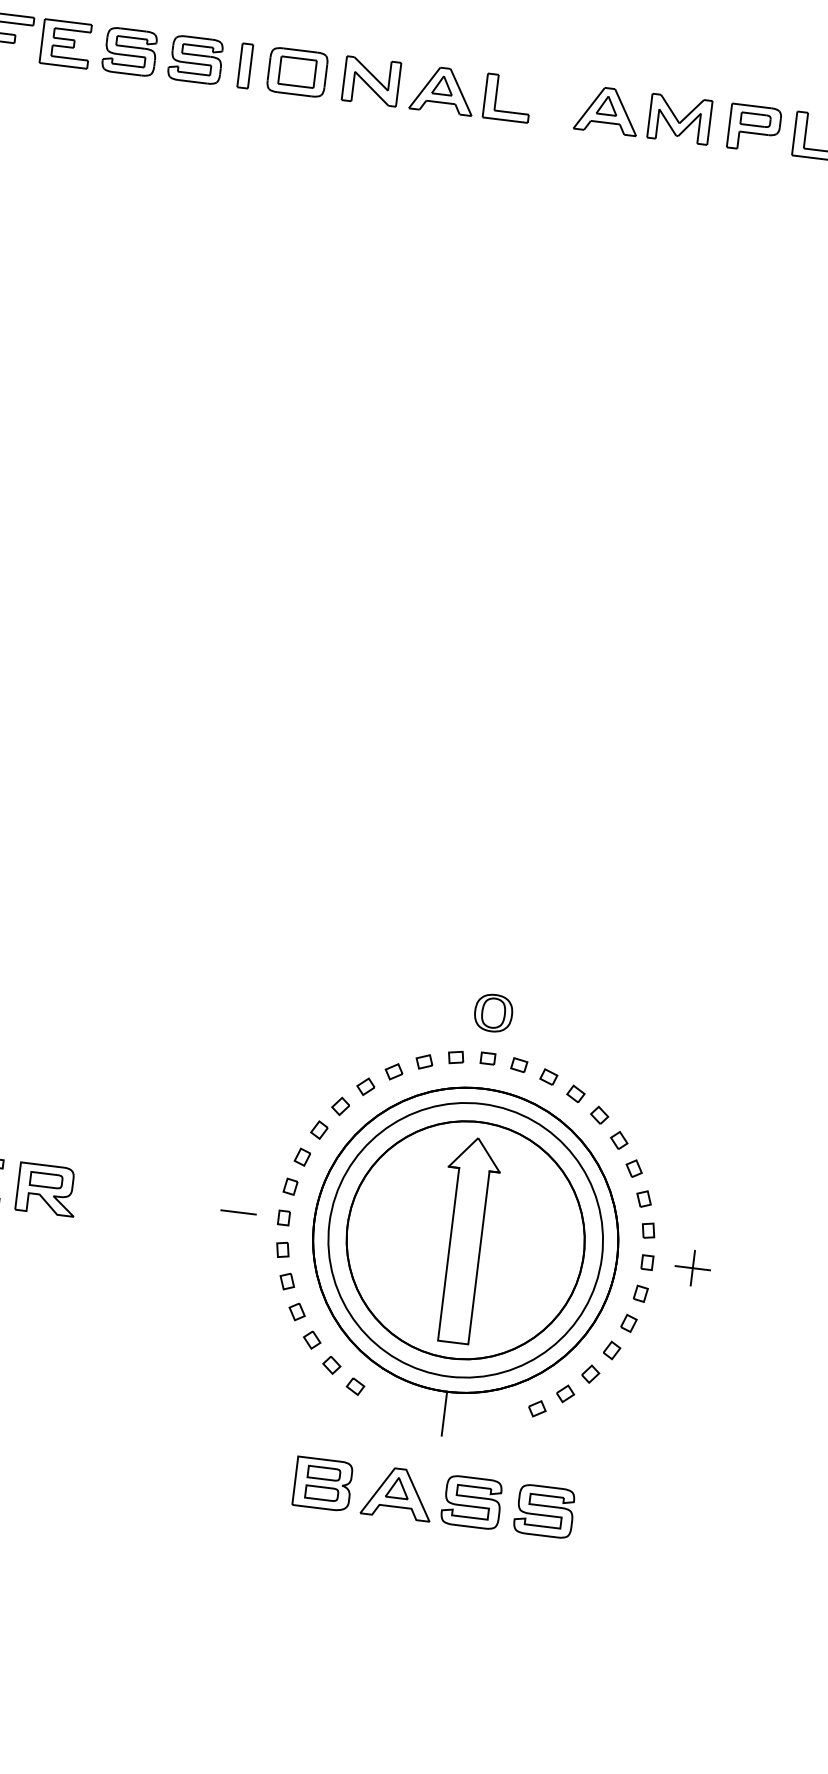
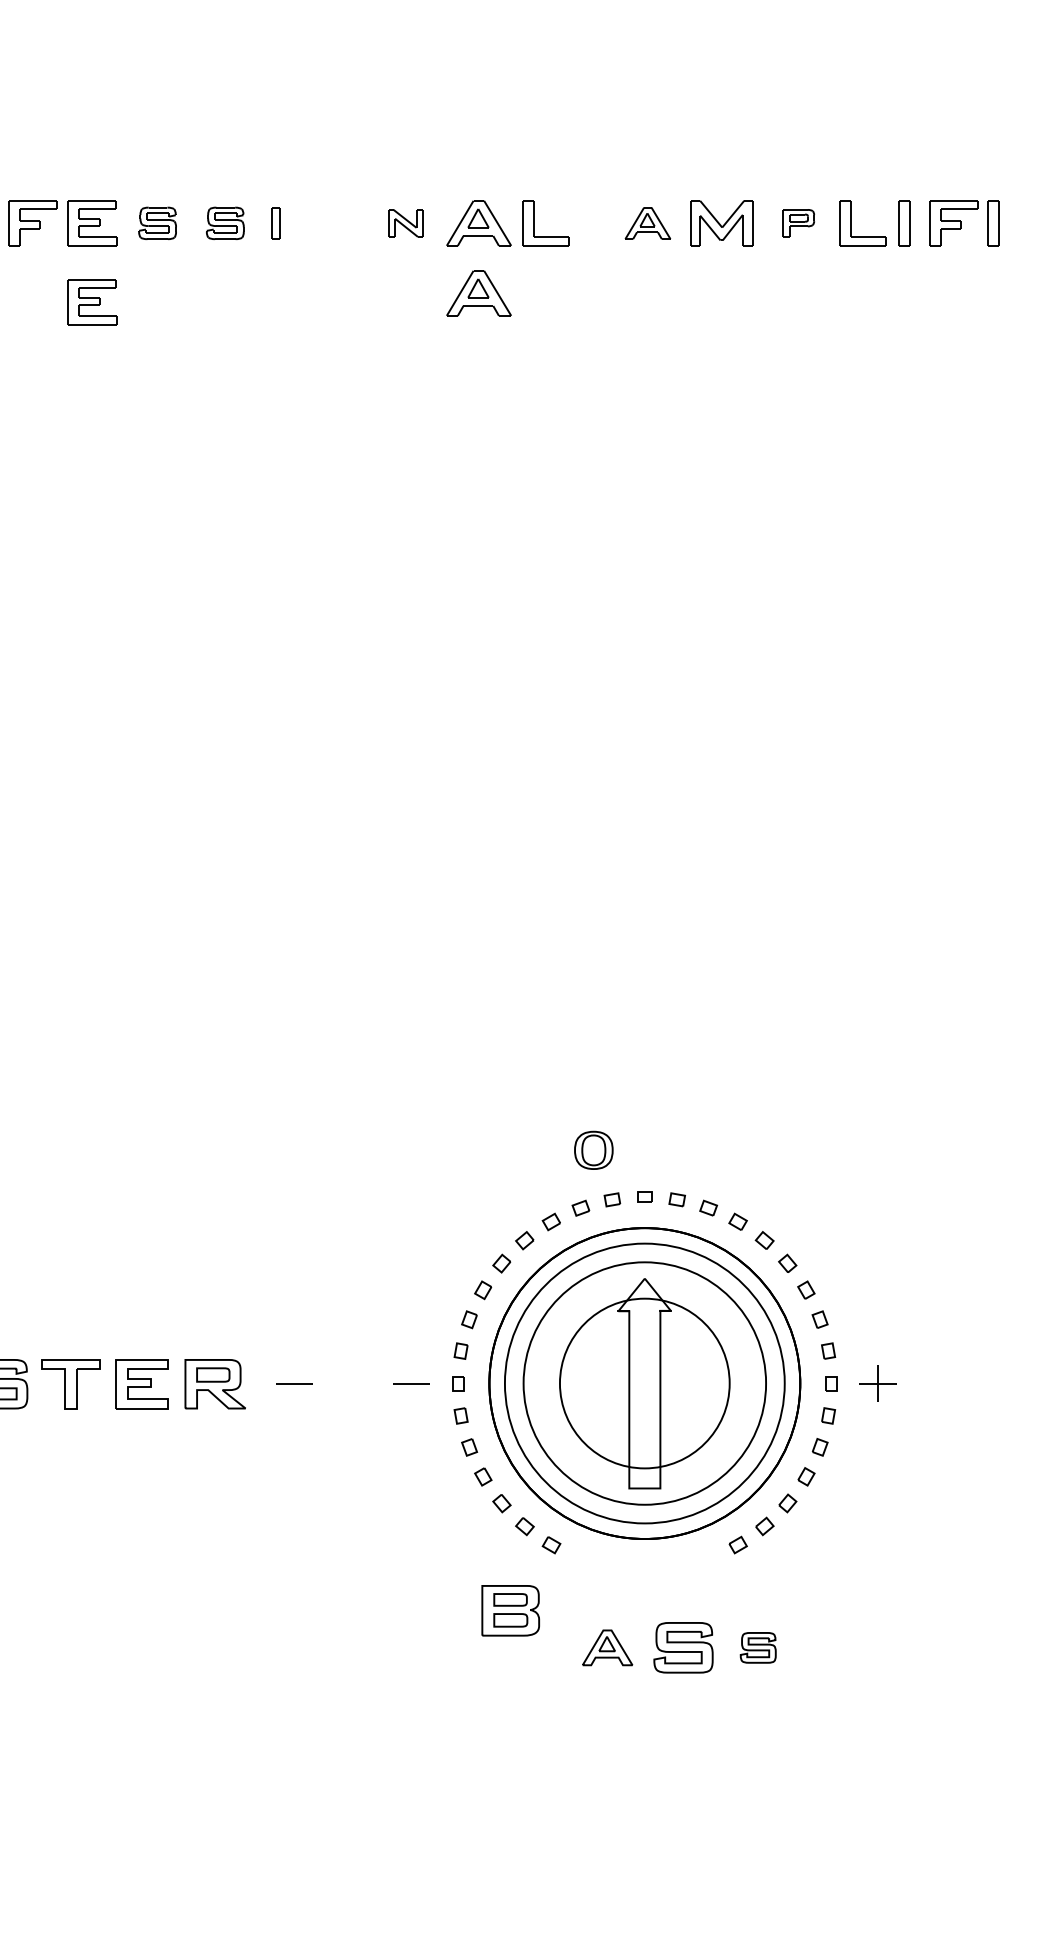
part: (129, 51) -> (157, 223), size x0.7
part: (195, 60) -> (225, 223), size x0.7
part: (245, 66) -> (276, 223), size x0.7
part: (297, 72) -> (329, 223), removed
part: (371, 81) -> (405, 223), size x0.6
part: (607, 110) -> (647, 223), size x0.7
part: (56, 121) -> (92, 302), added
part: (754, 128) -> (798, 223), size x0.6
part: (434, 158) -> (478, 293), added
part: (493, 1012) -> (593, 1149), moved
line: (124, 1198) -> (294, 1383), added
circle: (465, 1240) -> (644, 1383), size x0.7
line: (444, 1413) -> (644, 1561), removed
part: (322, 1483) -> (510, 1610), moved
part: (397, 1492) -> (607, 1647), size x0.7
part: (544, 1511) -> (758, 1647), size x0.6

